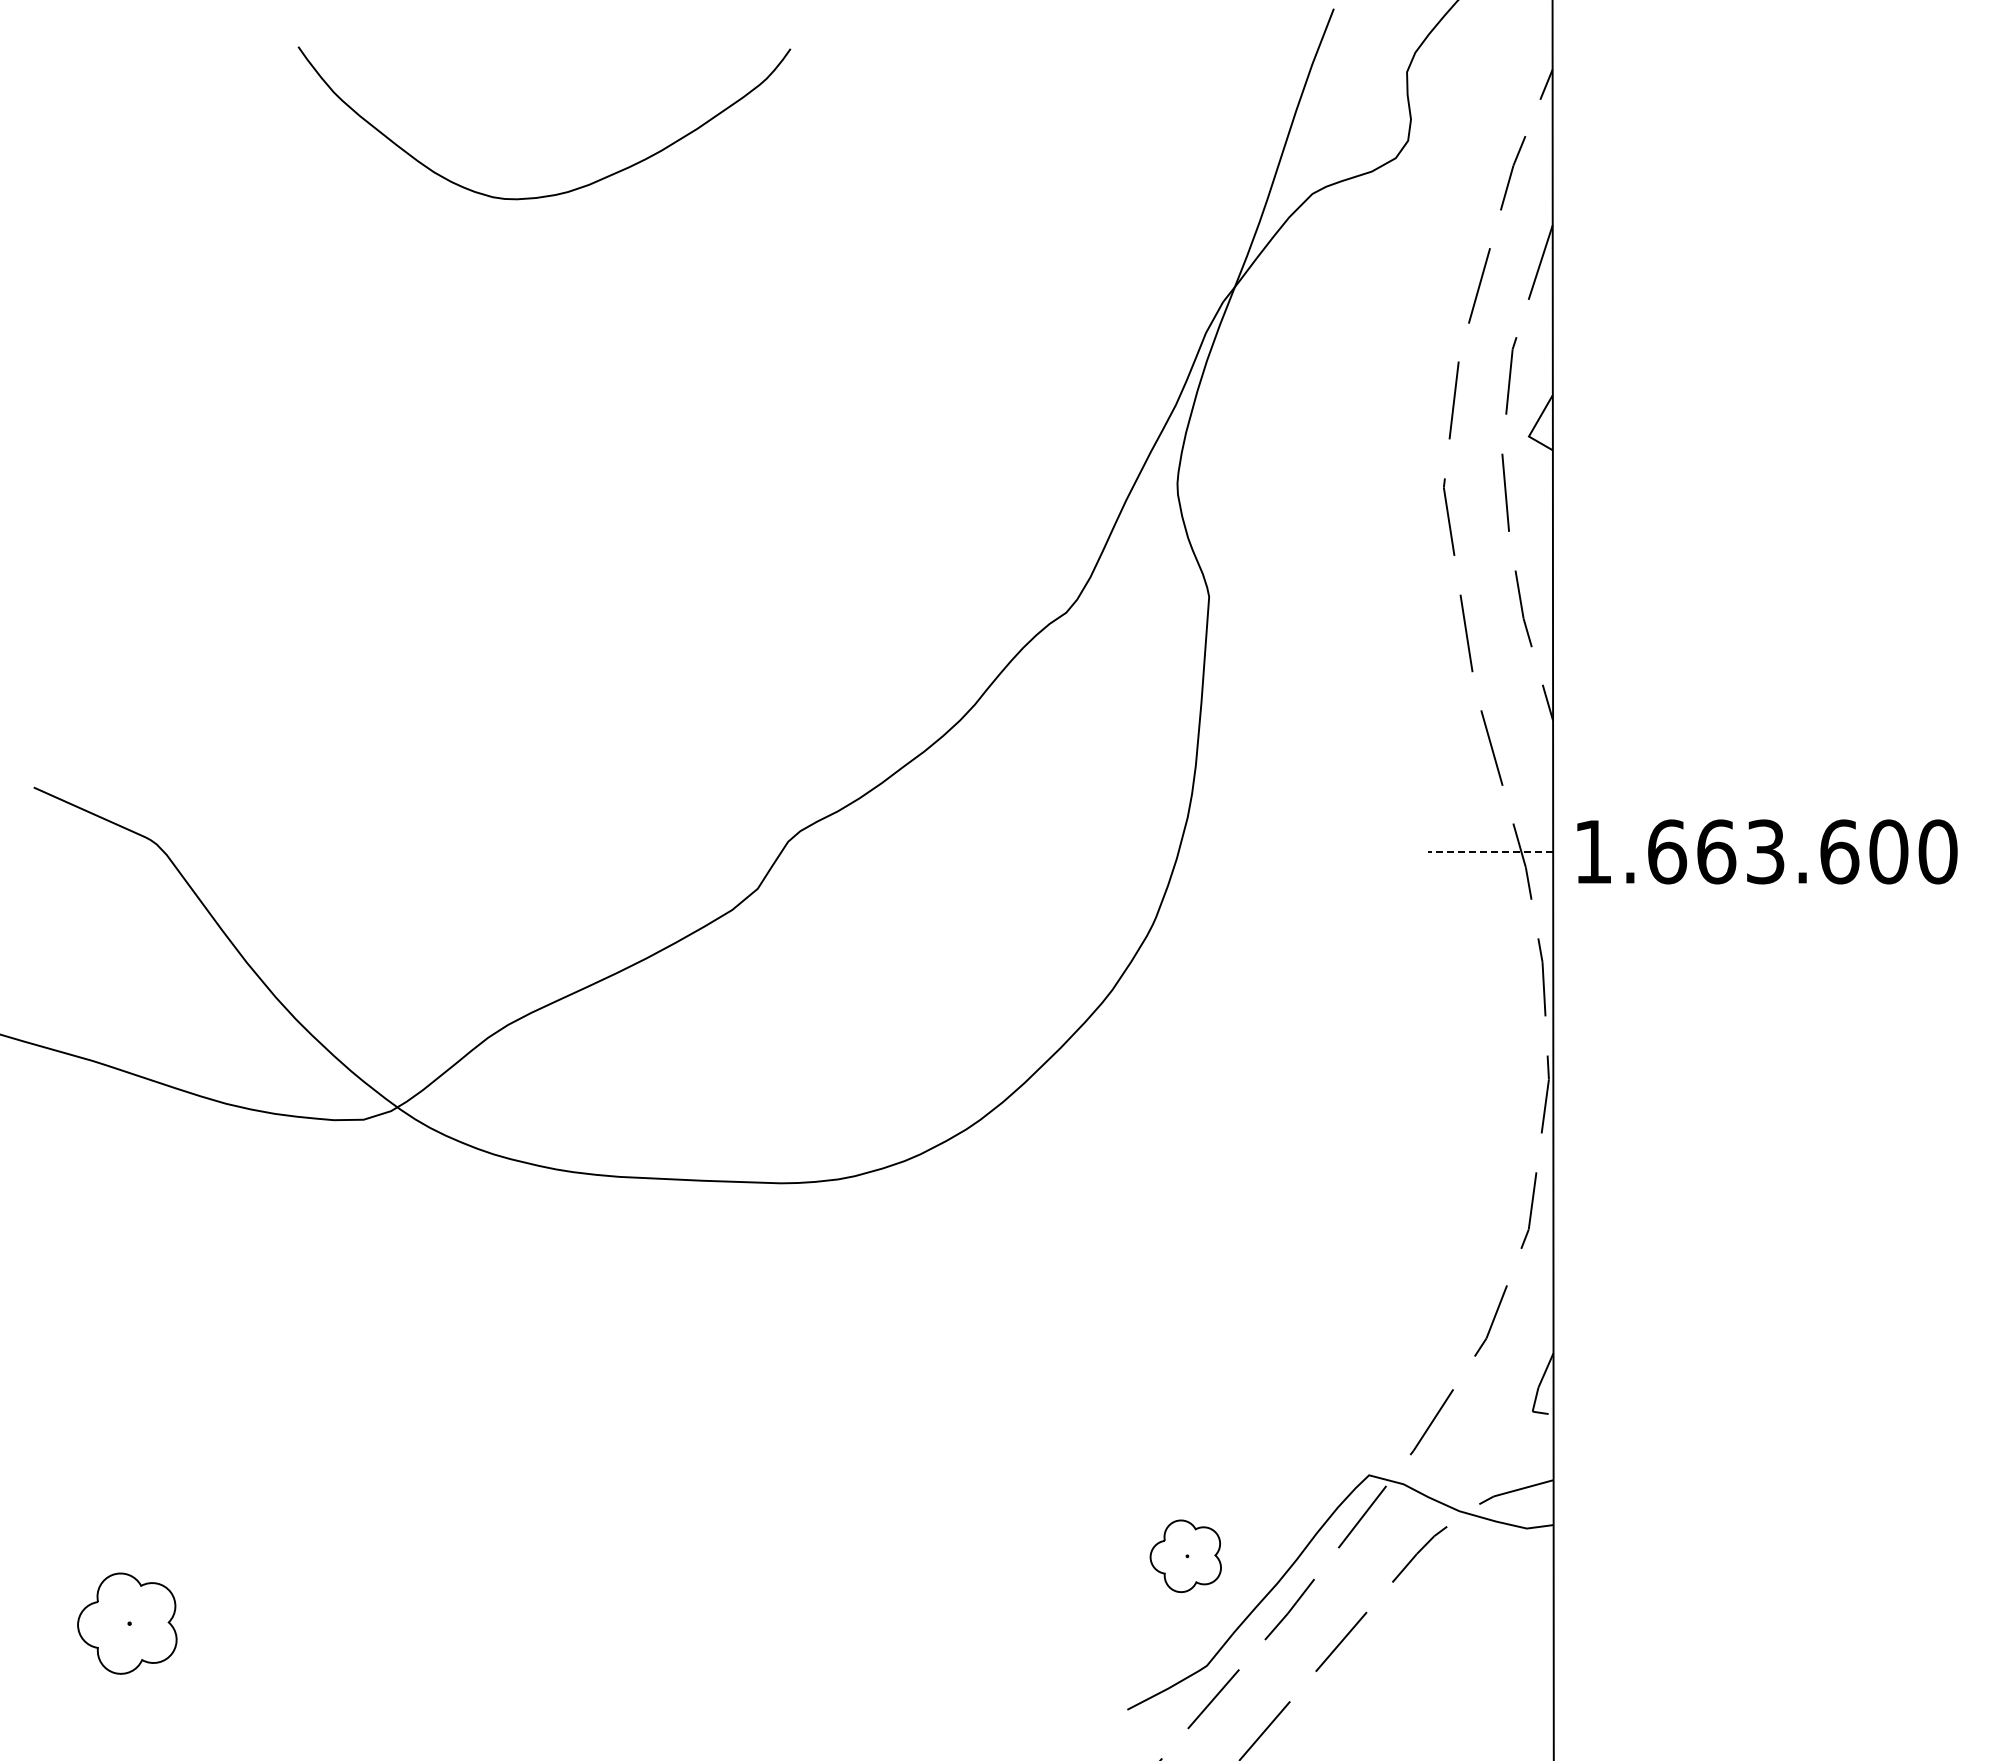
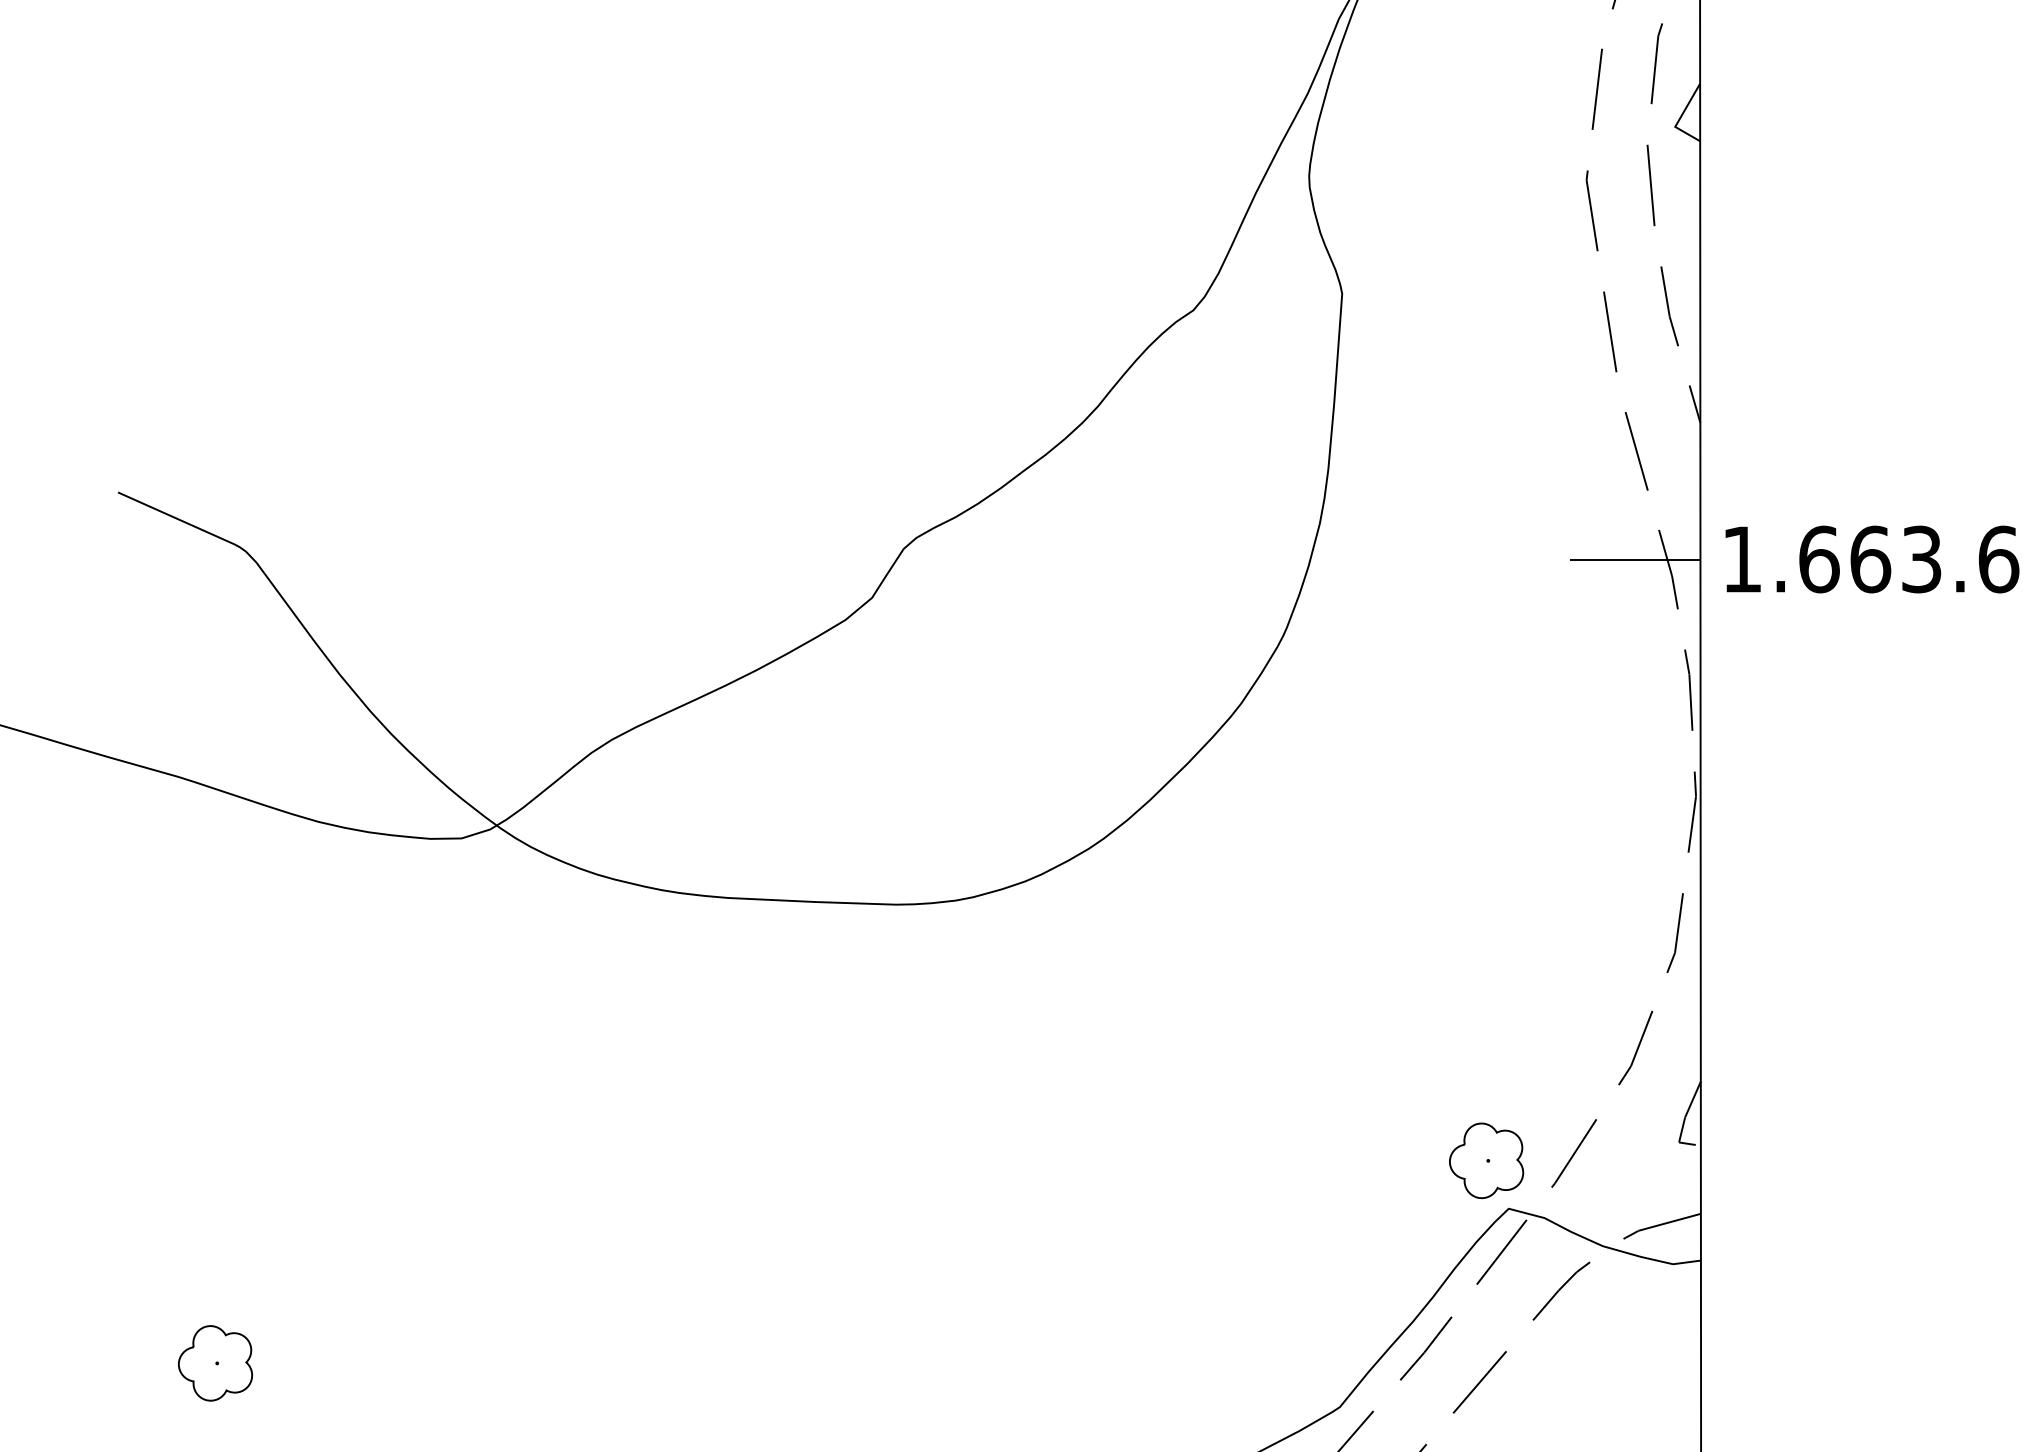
line: (1490, 851) -> (1635, 559), dashed -> solid
part: (1185, 1556) -> (1486, 1161), moved
part: (127, 1623) -> (215, 1363), size x0.71

